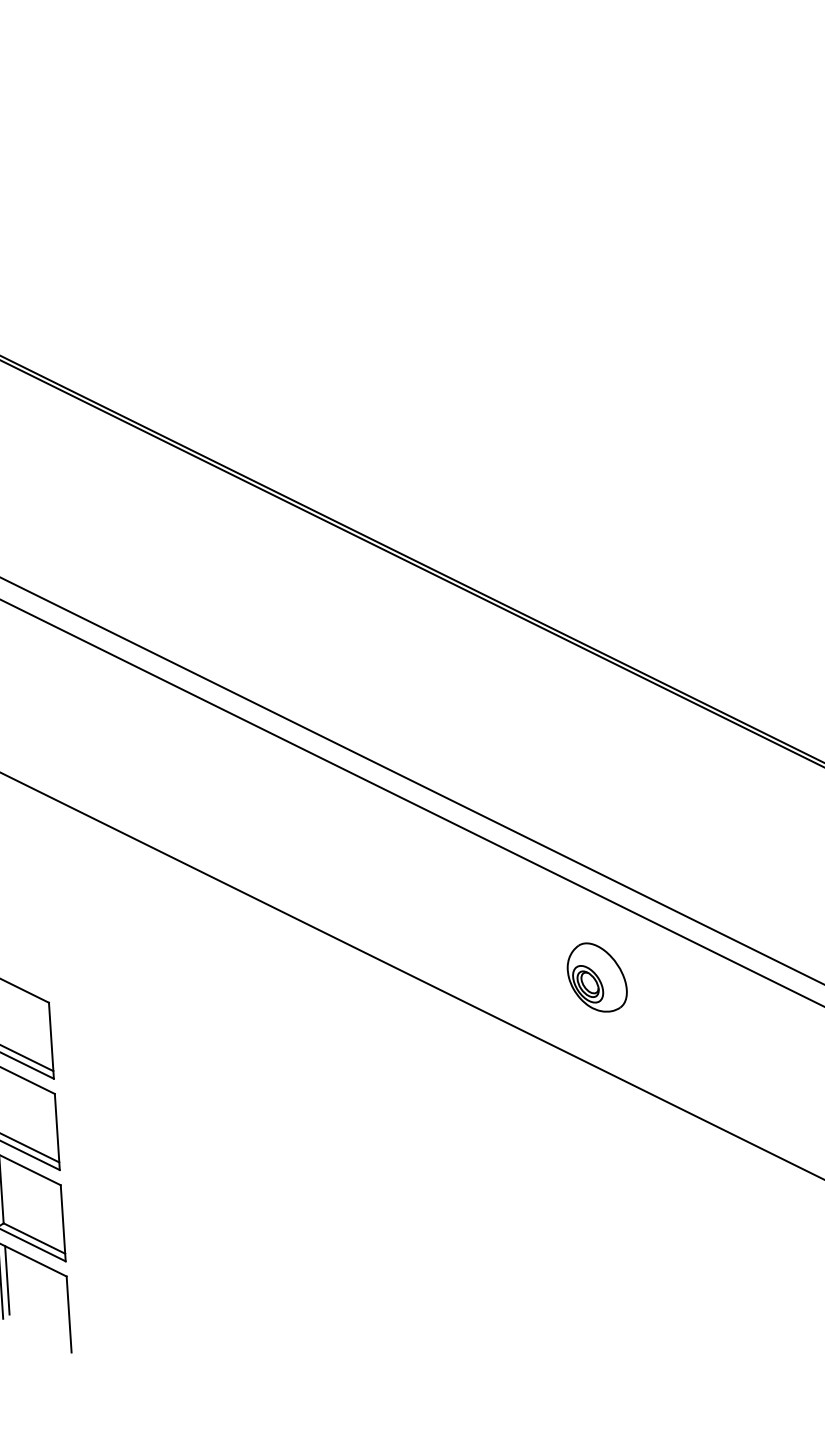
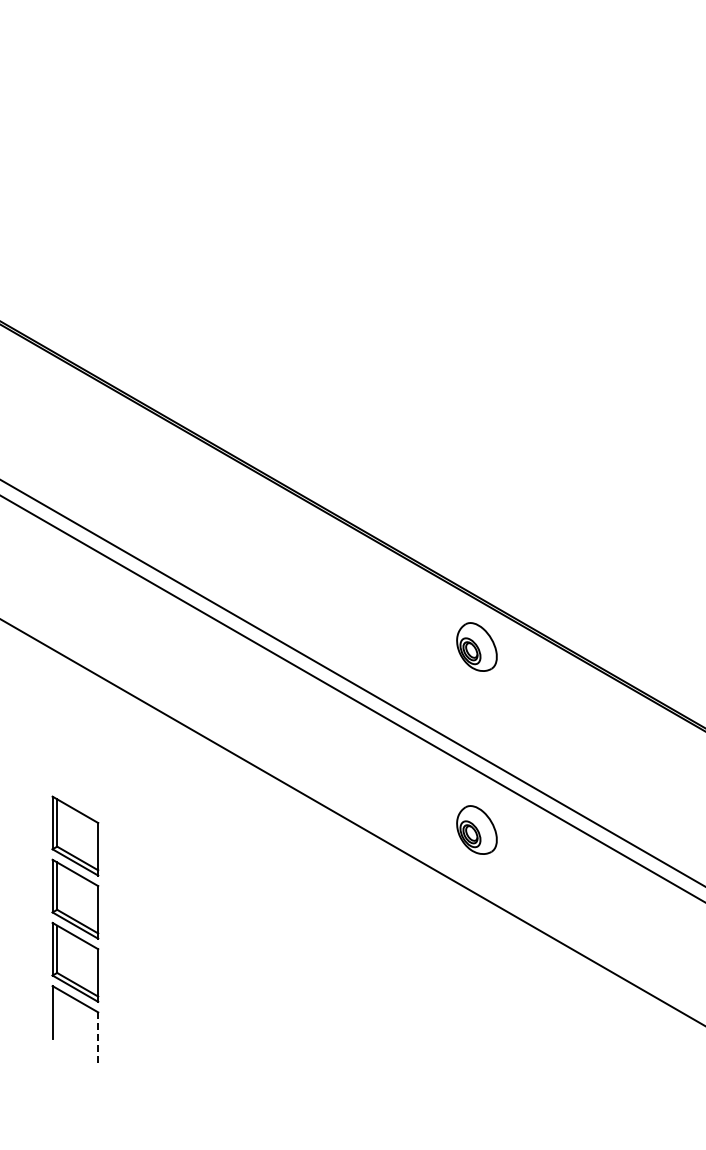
part: (579, 712) -> (476, 646), added
line: (7, 1280) -> (57, 1012), removed
line: (69, 1315) -> (98, 1039), solid -> dashed

